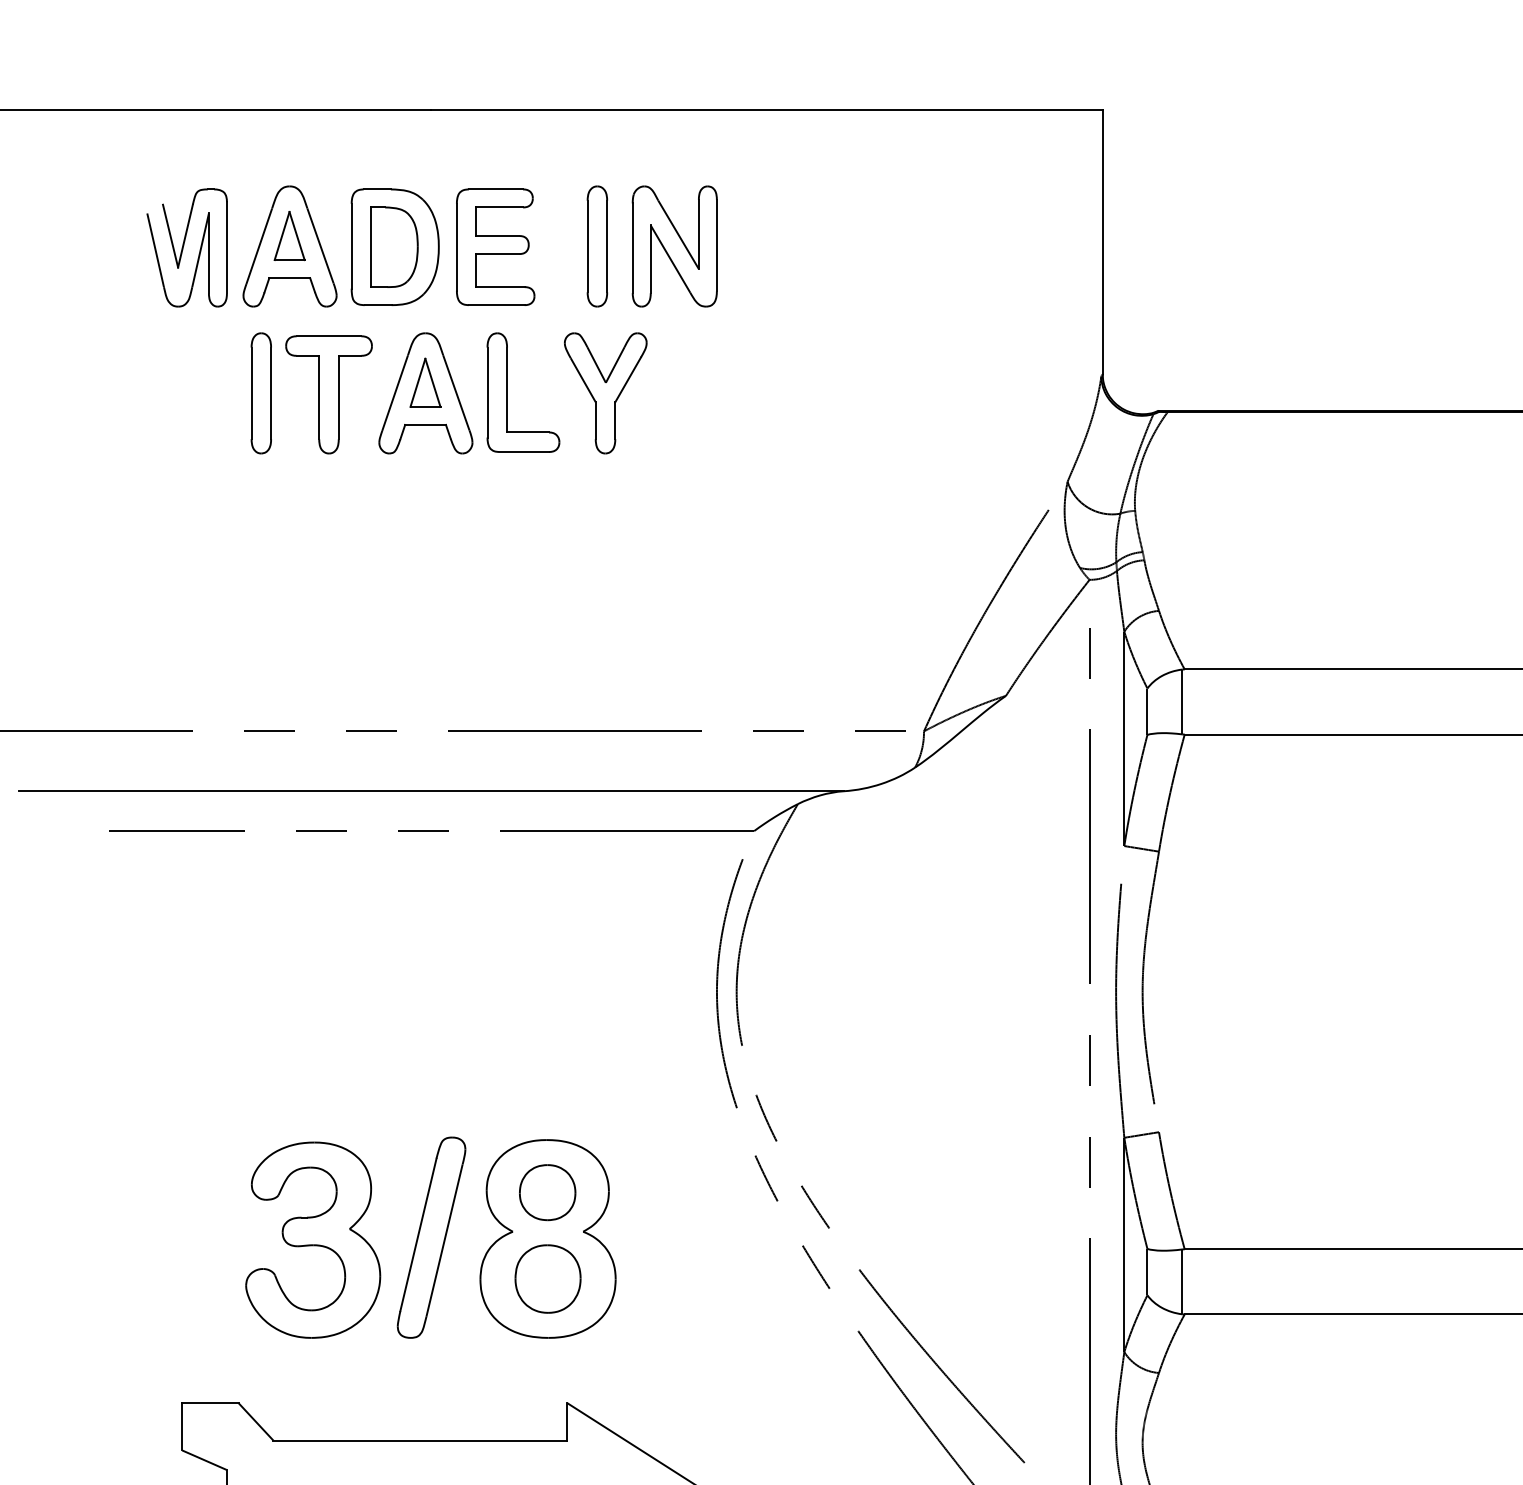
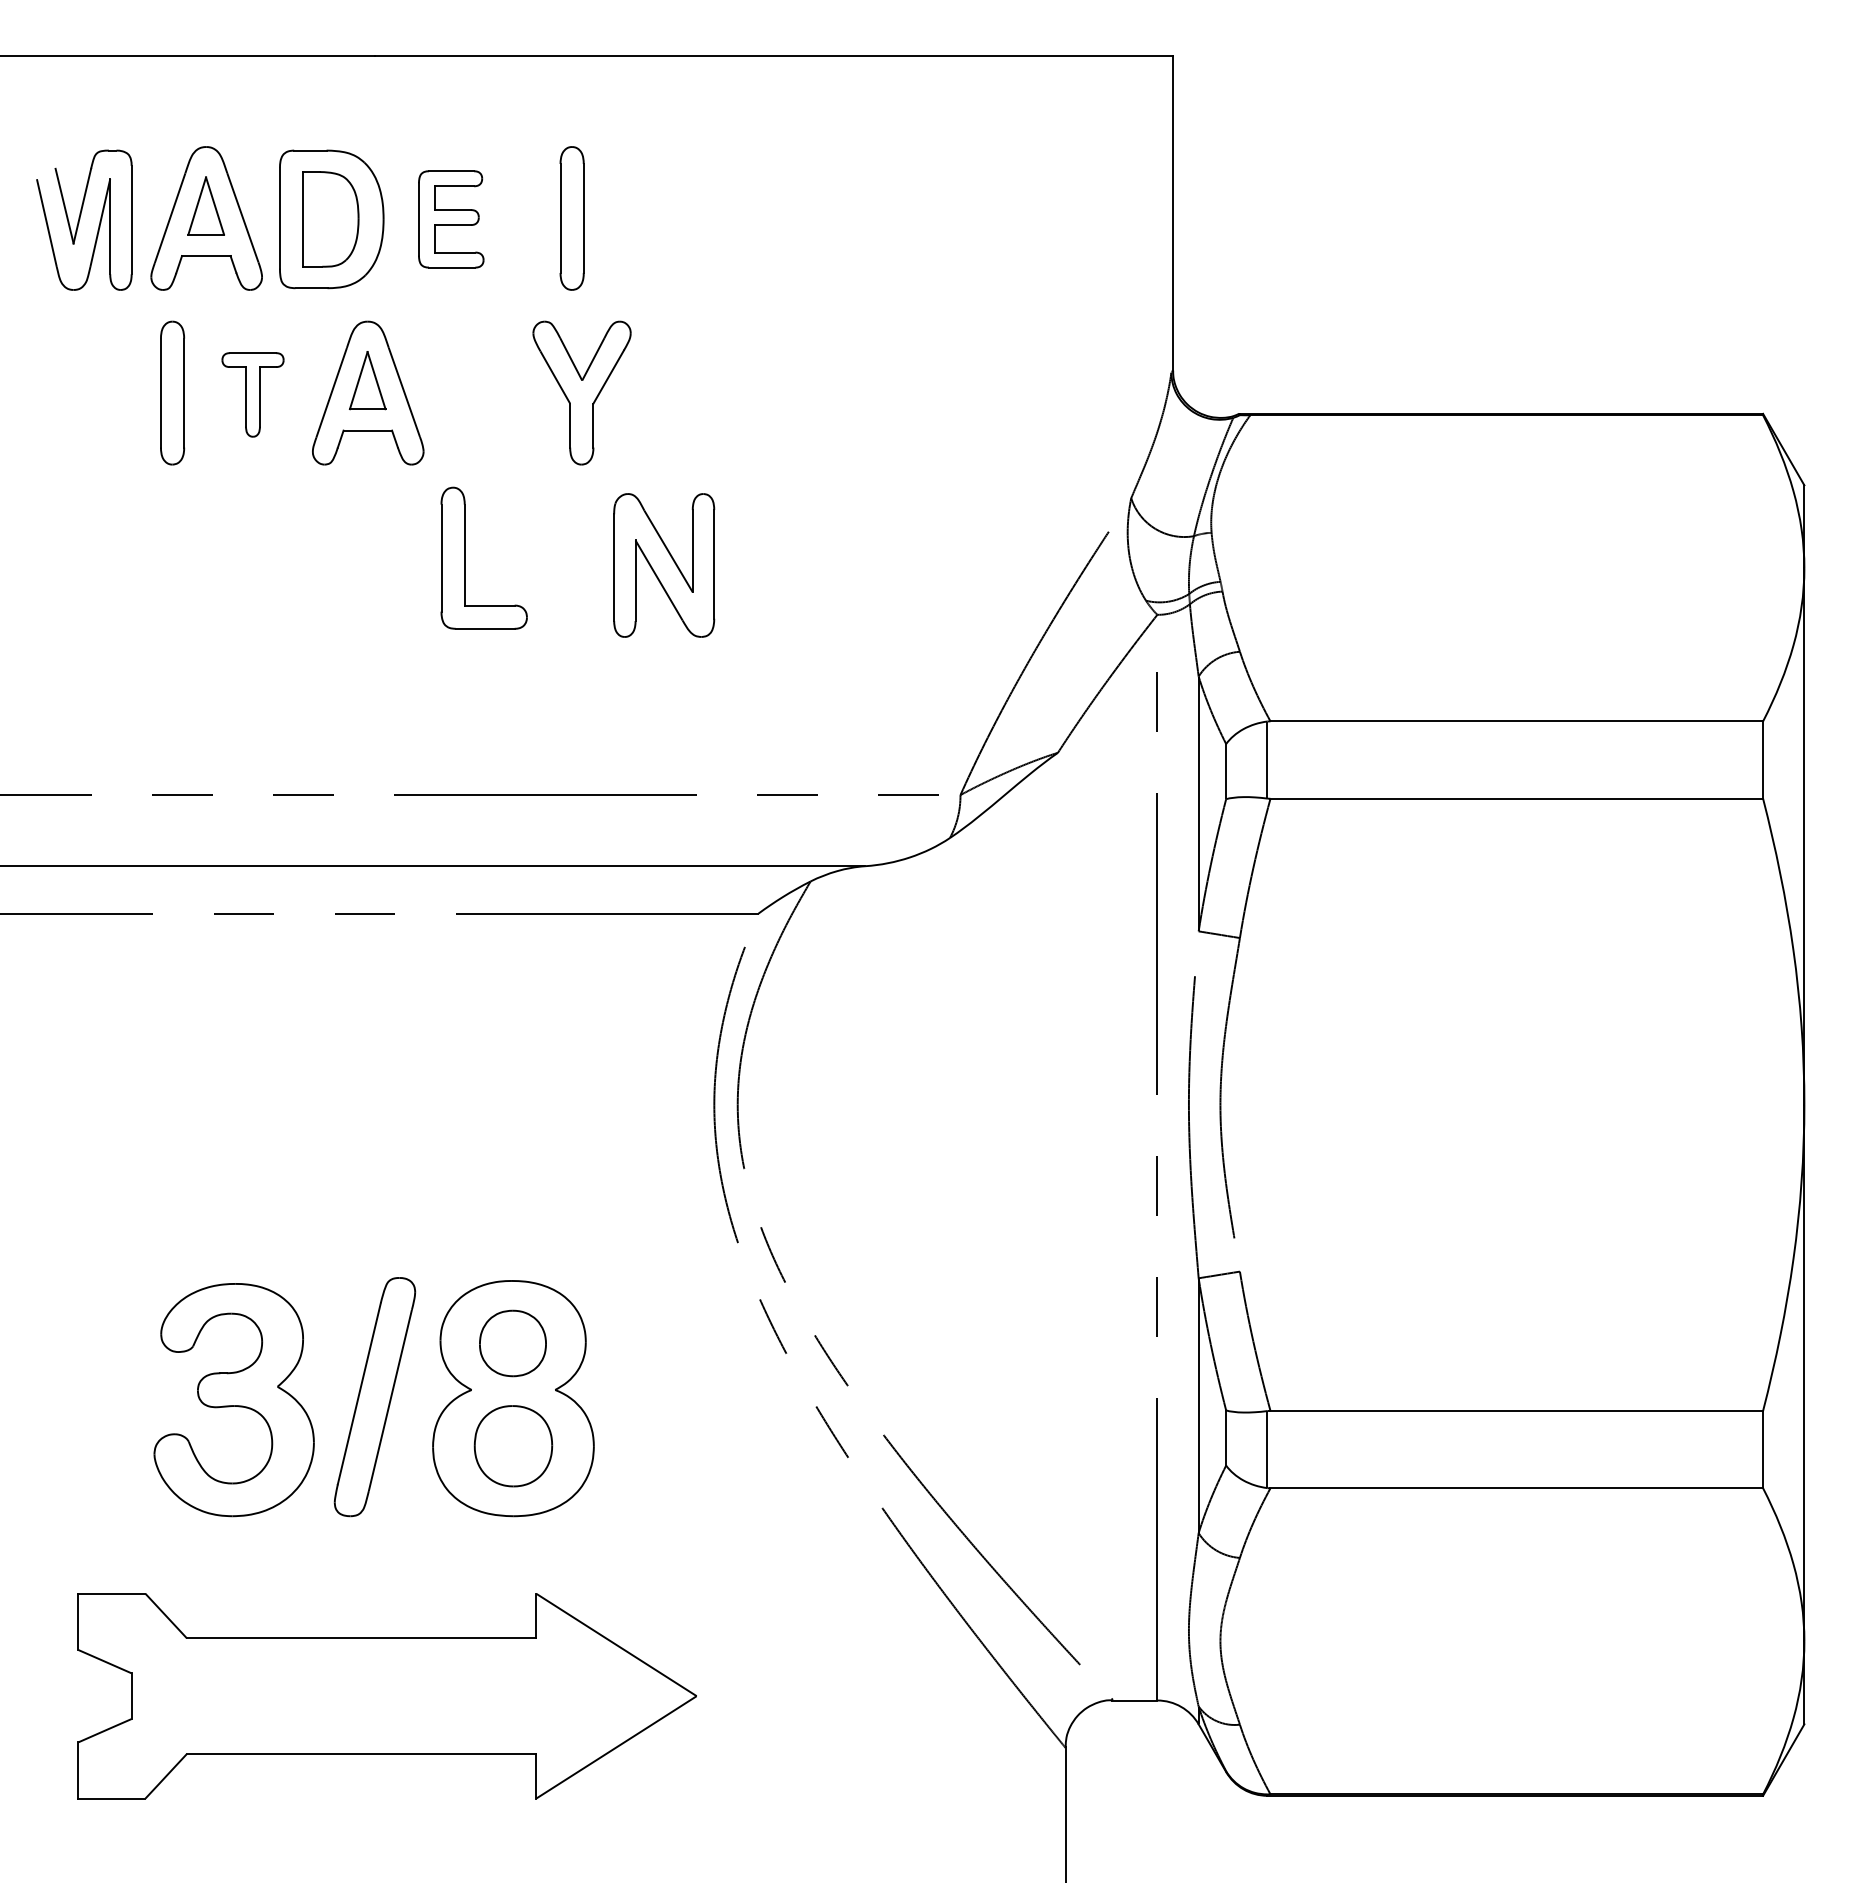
part: (675, 246) -> (664, 565), moved
part: (495, 247) -> (451, 219), size x0.7
part: (507, 392) -> (465, 557), moved
part: (328, 394) -> (252, 394), size x0.6

